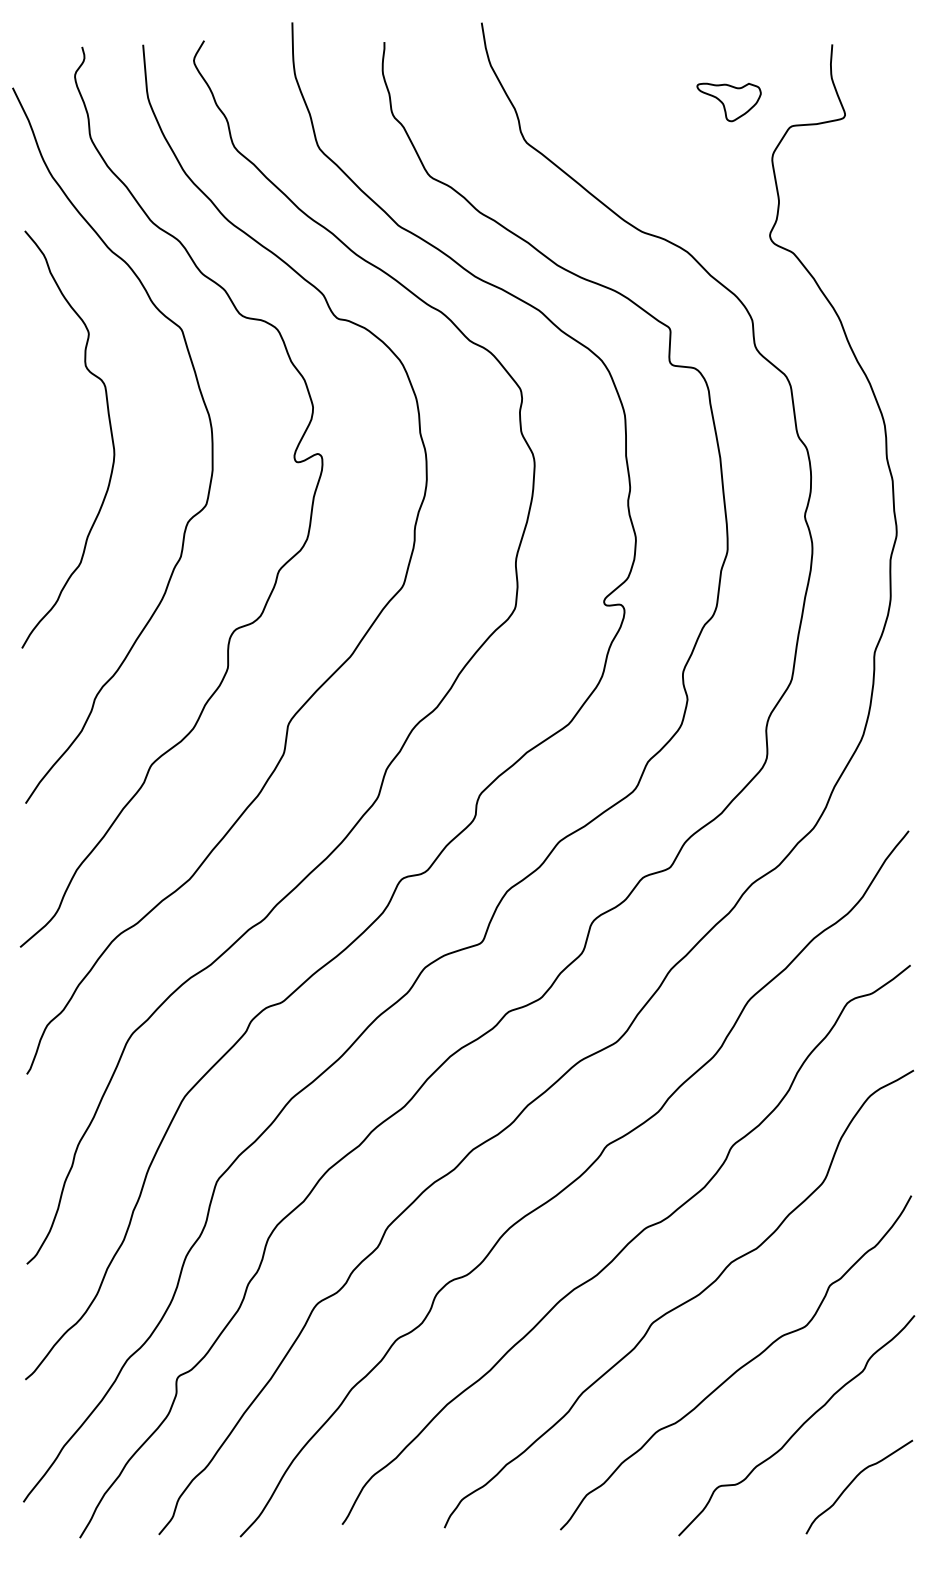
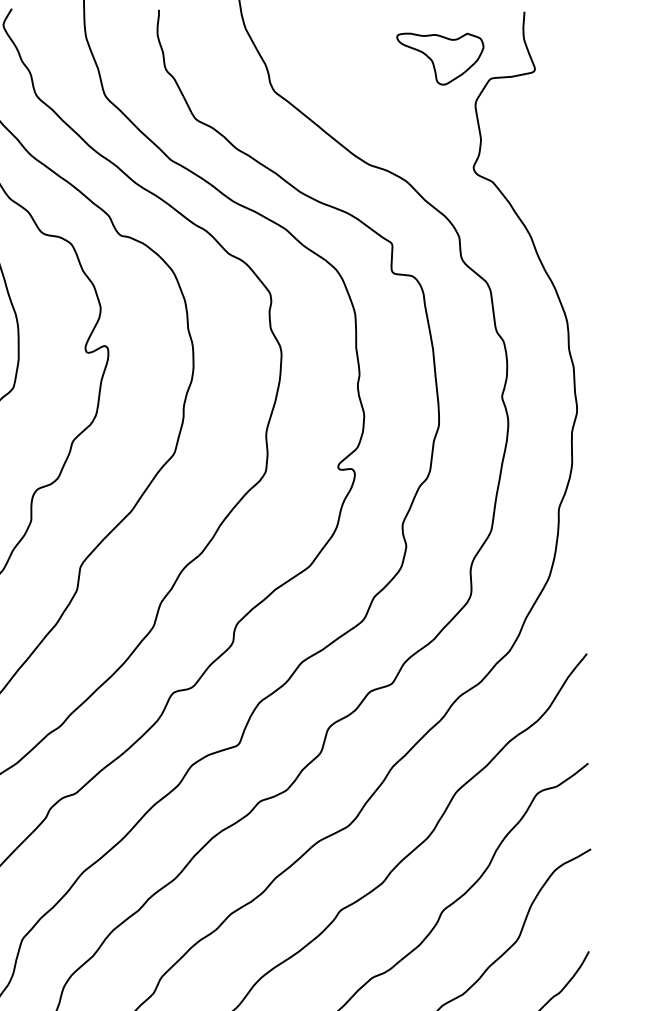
part: (728, 102) -> (439, 59), size x1.67

